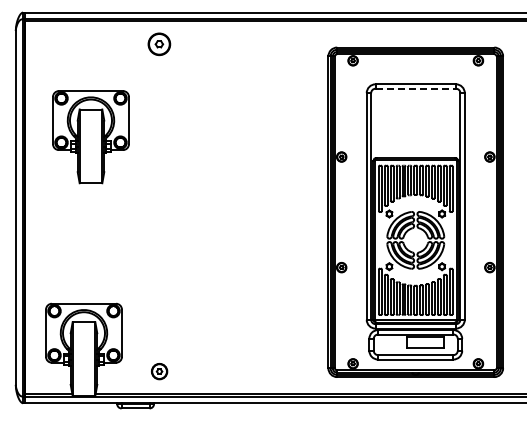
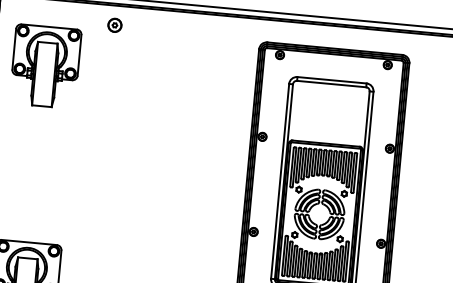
part: (159, 43) -> (114, 24), size x0.71
line: (416, 88) -> (332, 83), dashed -> solid
part: (90, 137) -> (45, 66), moved

